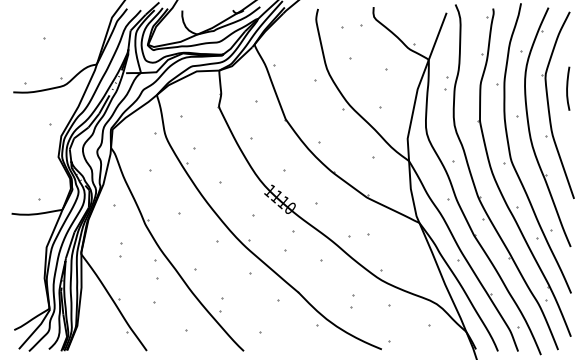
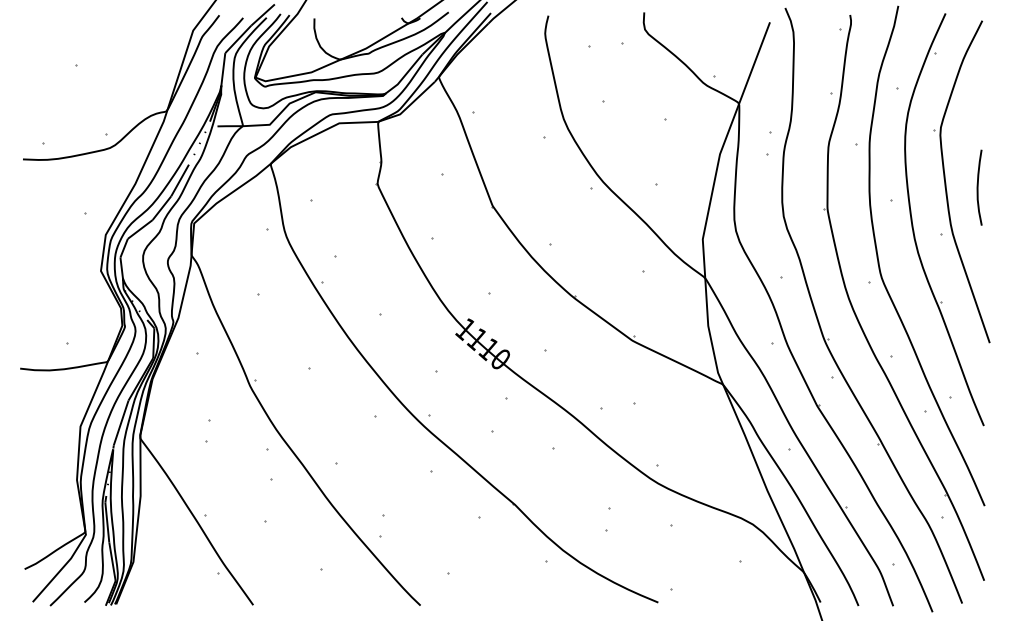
curve: (567, 88) -> (978, 187), moved

